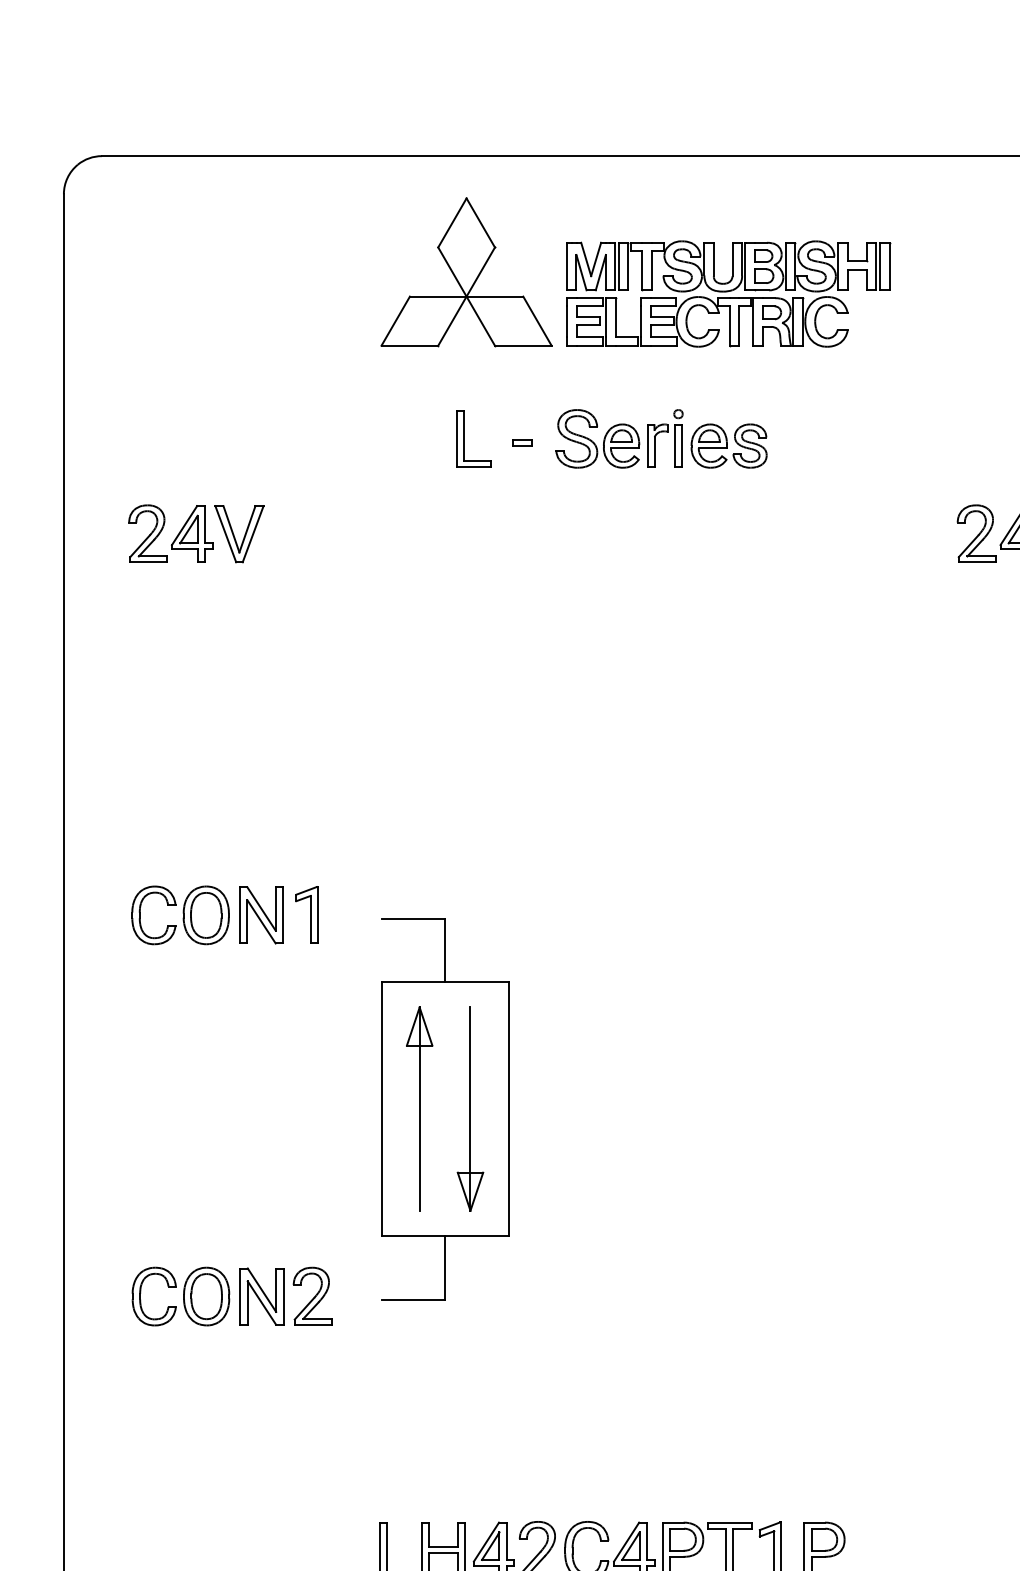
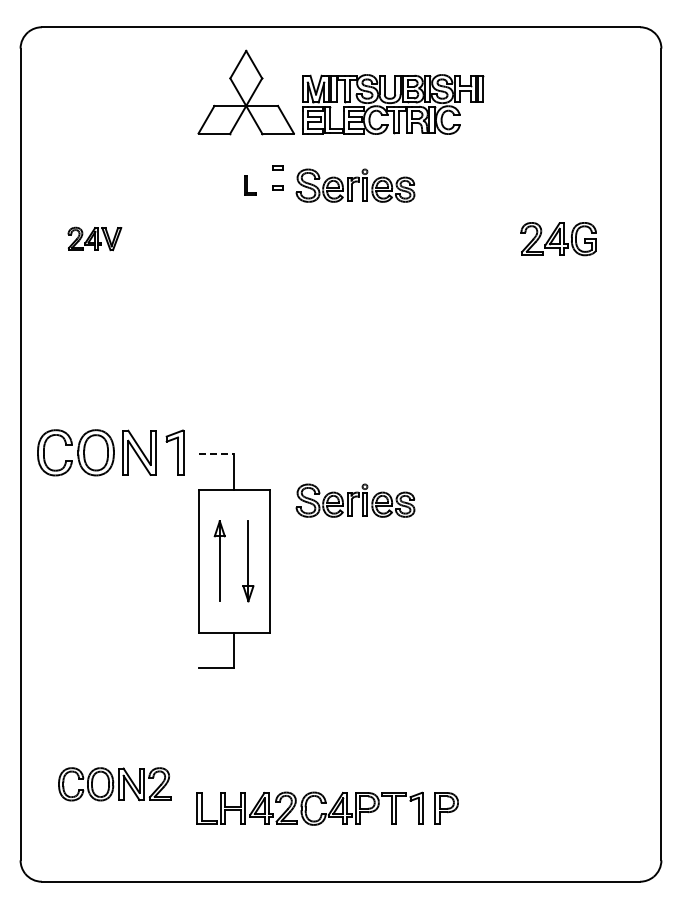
part: (522, 406) -> (277, 167), added
part: (474, 438) -> (250, 185), size x0.6
part: (195, 533) -> (94, 238), size x0.7
part: (224, 914) -> (110, 452), size x1.4
line: (413, 918) -> (216, 454), solid -> dashed
part: (661, 1000) -> (355, 500), added
part: (418, 1107) -> (219, 560), size x0.7
part: (470, 1109) -> (248, 561), size x0.7
part: (231, 1296) -> (114, 784), moved

